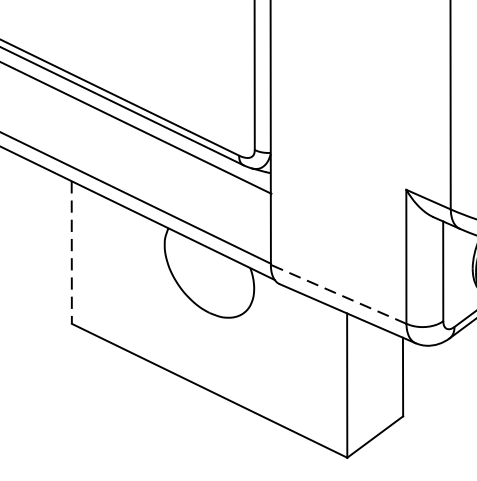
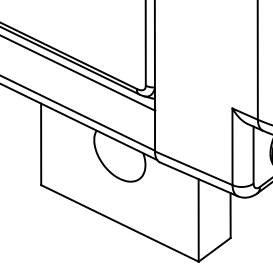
line: (72, 252) -> (41, 144), dashed -> solid
line: (338, 294) -> (193, 168), dashed -> solid

